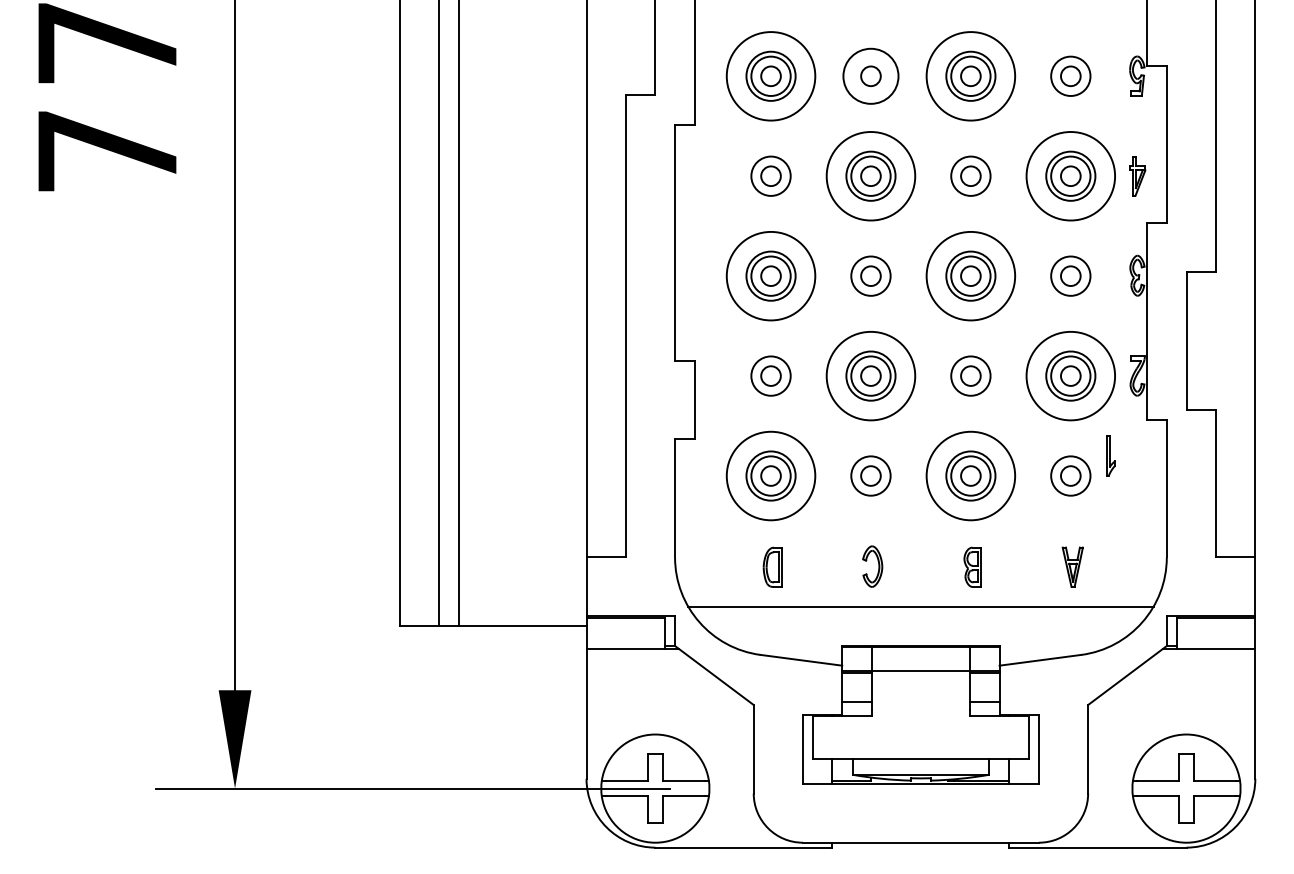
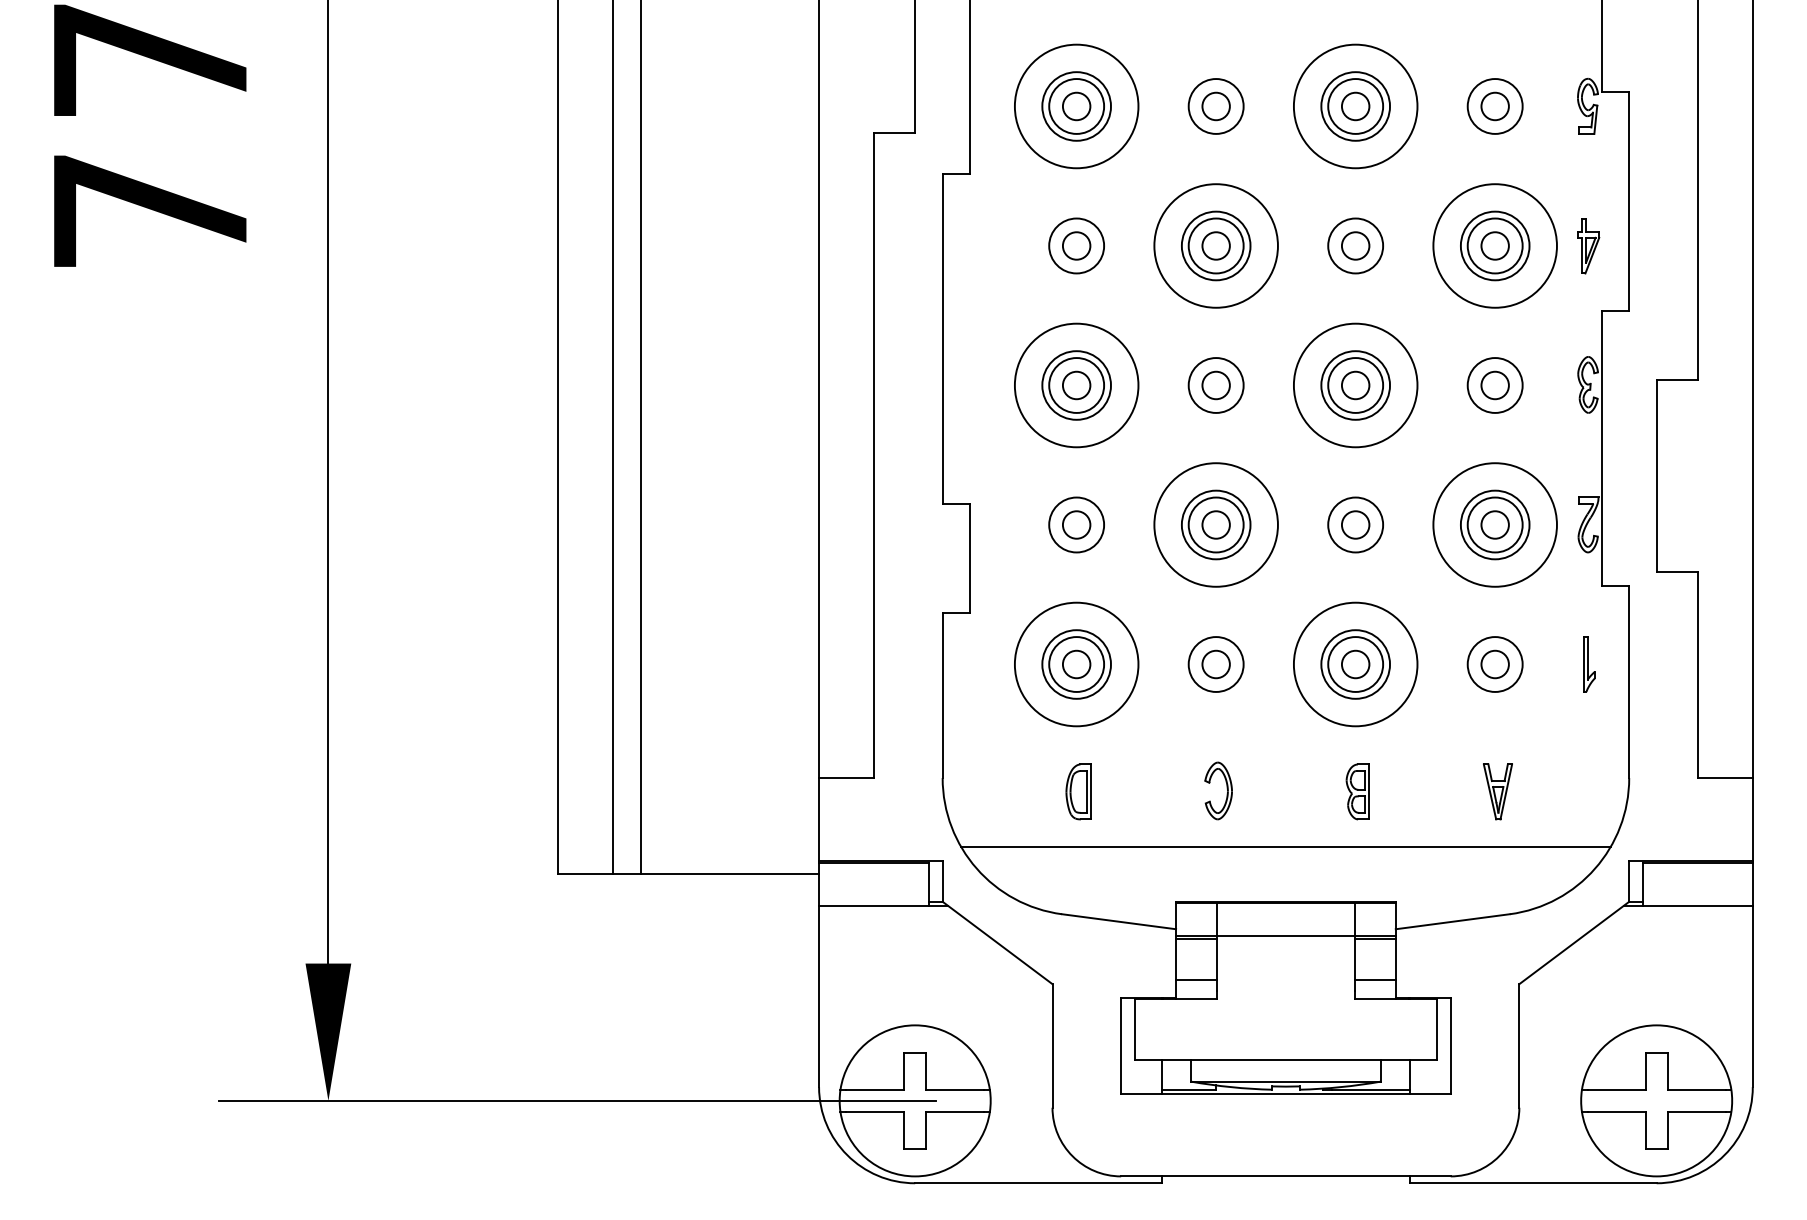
circle: (870, 76) -> (1215, 106), size x0.71
part: (1111, 455) -> (1589, 664), moved

